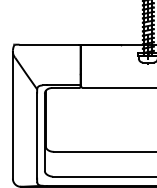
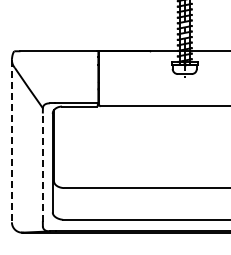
line: (12, 115) -> (11, 141), solid -> dashed
line: (36, 135) -> (42, 167), solid -> dashed

